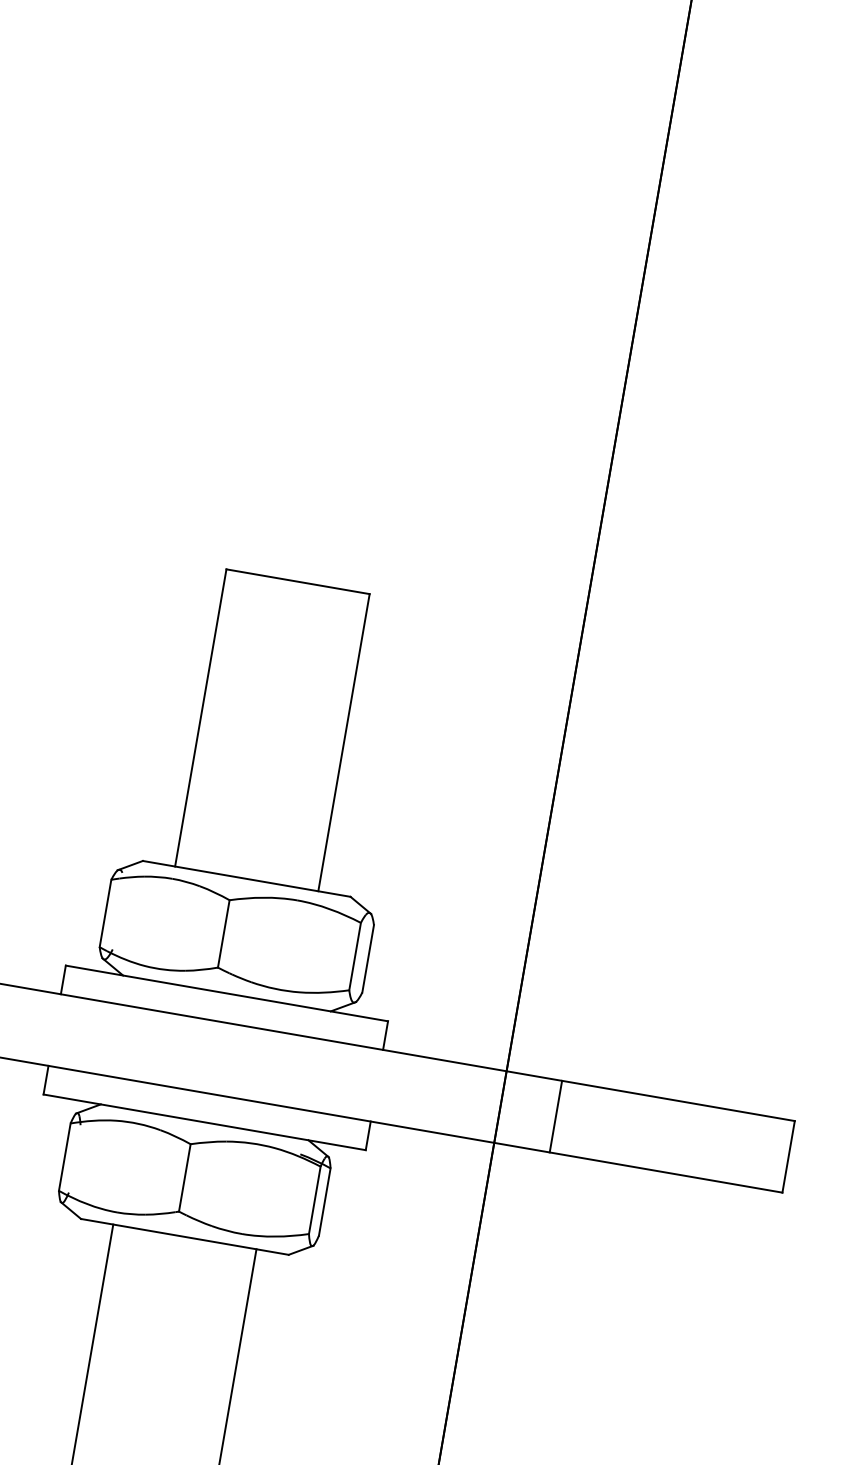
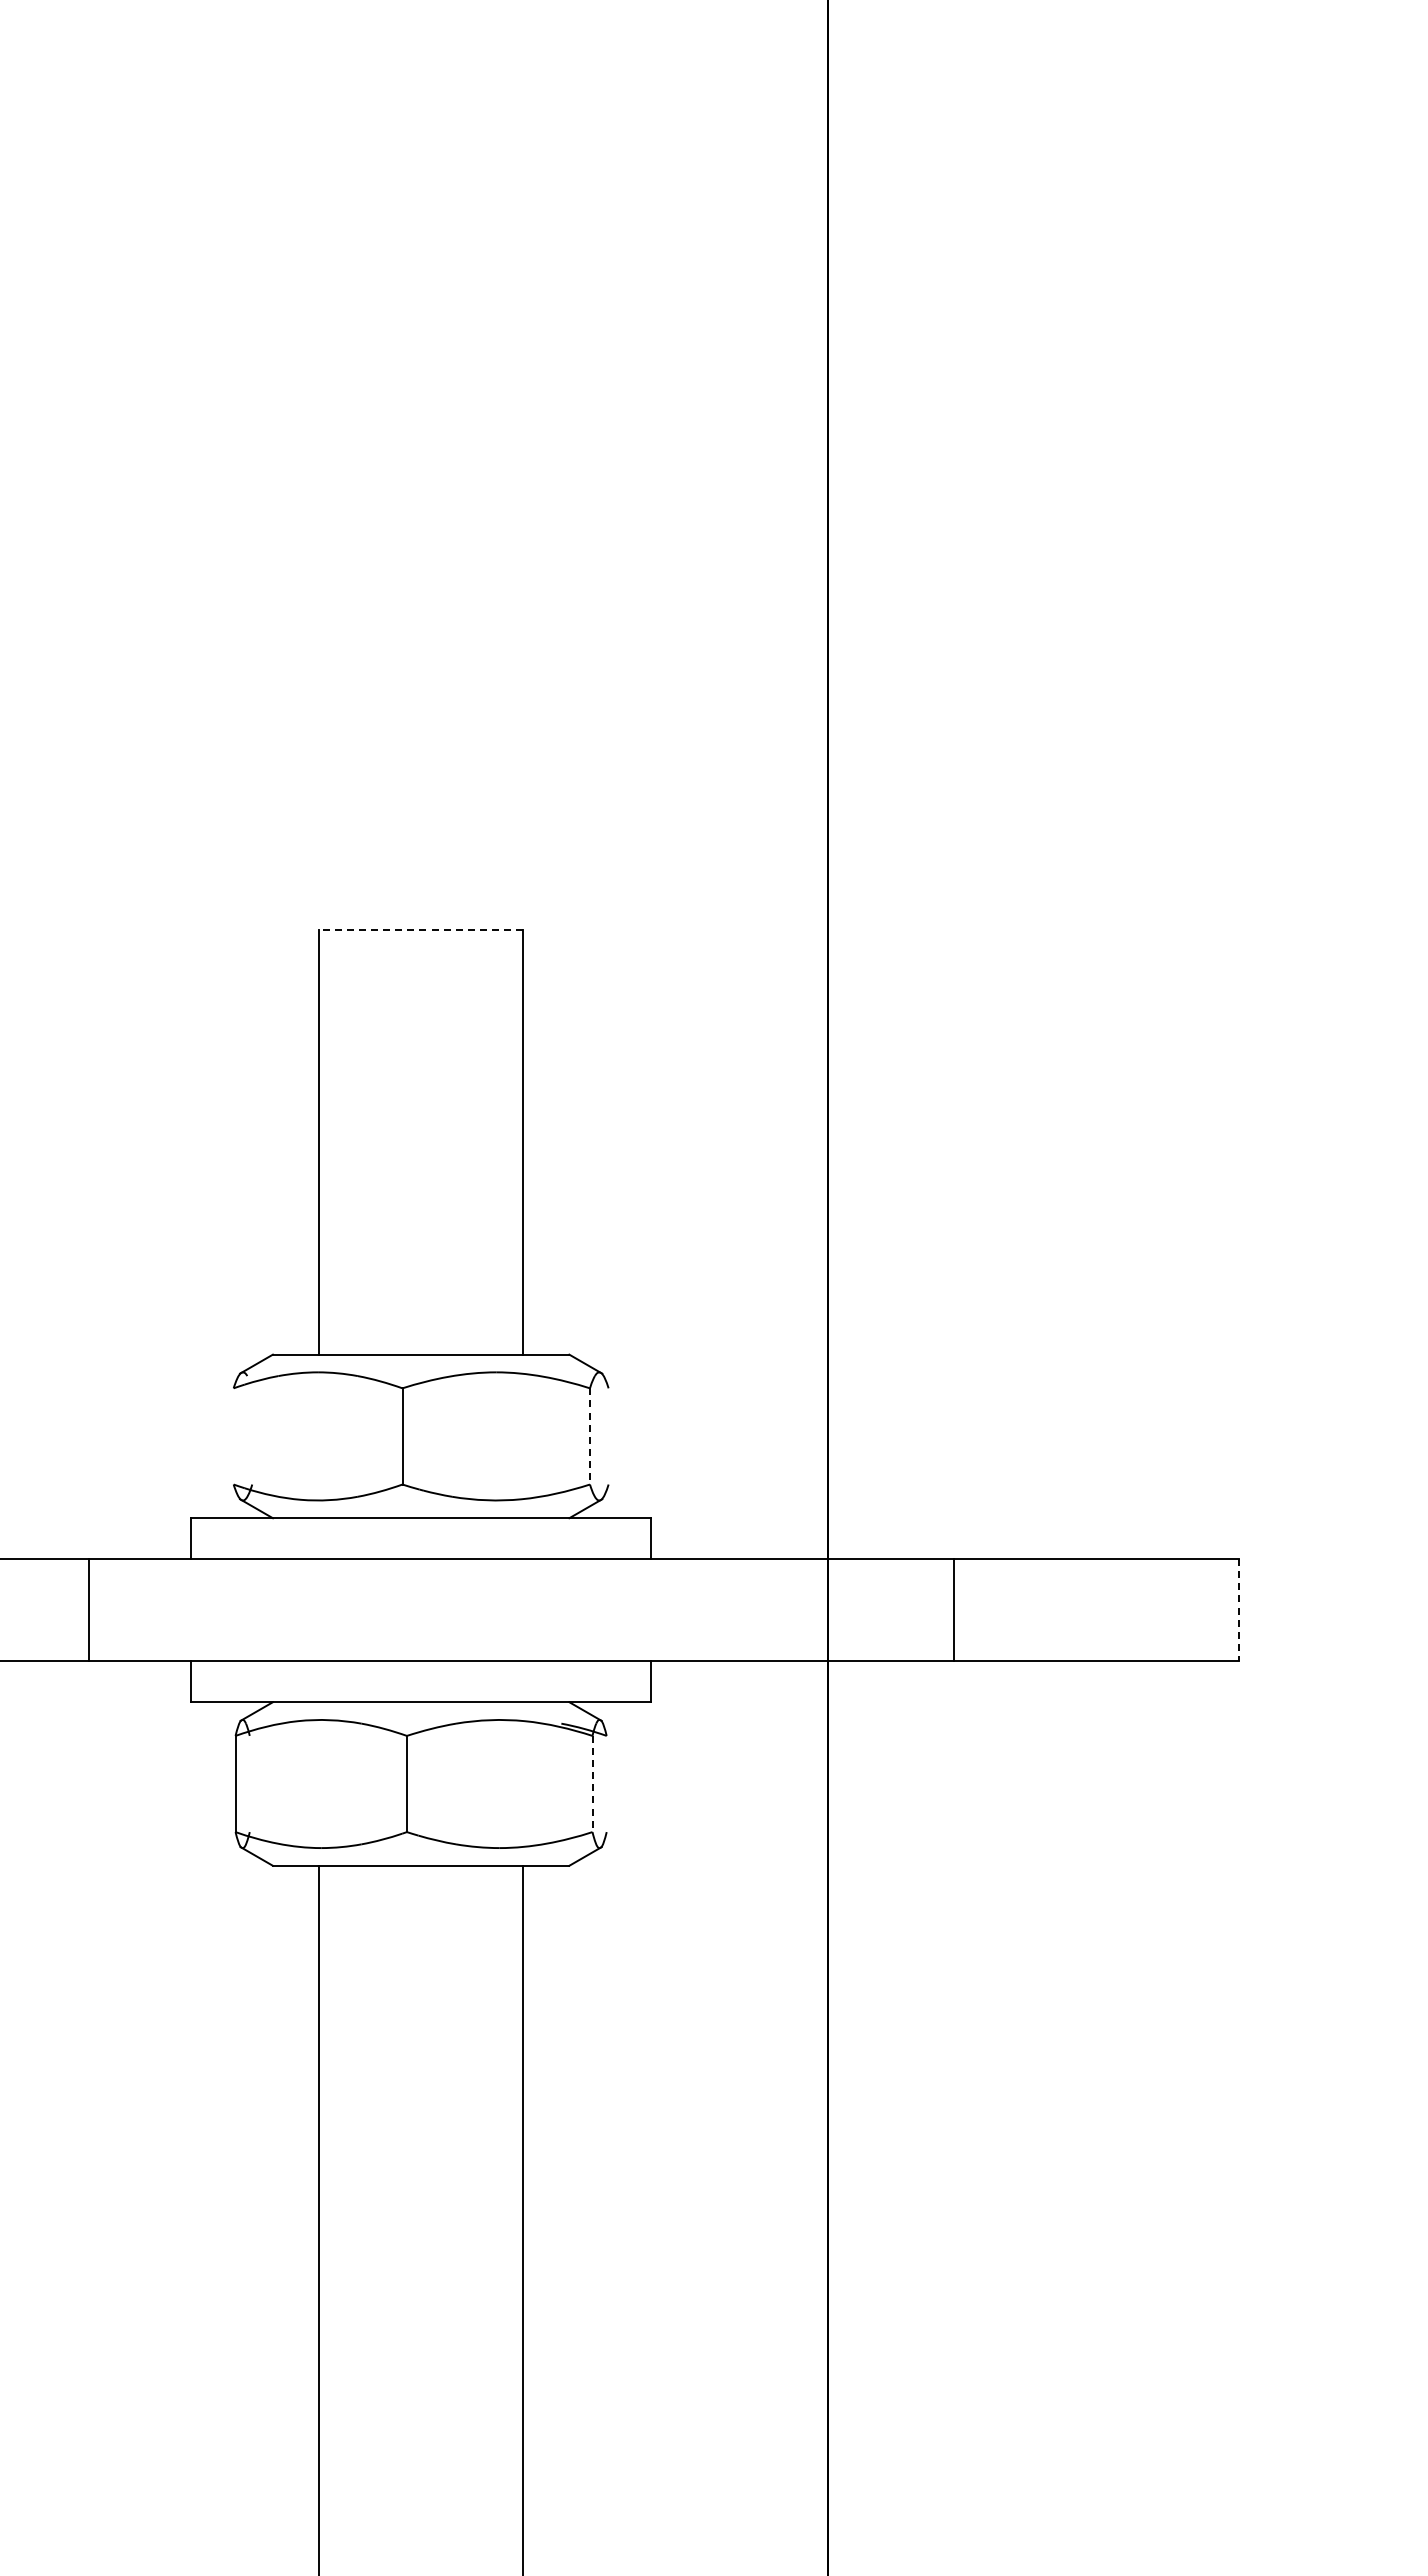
line: (297, 581) -> (420, 930), solid -> dashed
line: (105, 913) -> (233, 1436), removed
line: (354, 956) -> (589, 1436), solid -> dashed
line: (368, 958) -> (608, 1436), removed
line: (555, 1116) -> (953, 1610), moved
line: (788, 1156) -> (1238, 1610), solid -> dashed
line: (314, 1200) -> (592, 1784), solid -> dashed
line: (324, 1201) -> (606, 1783), removed

